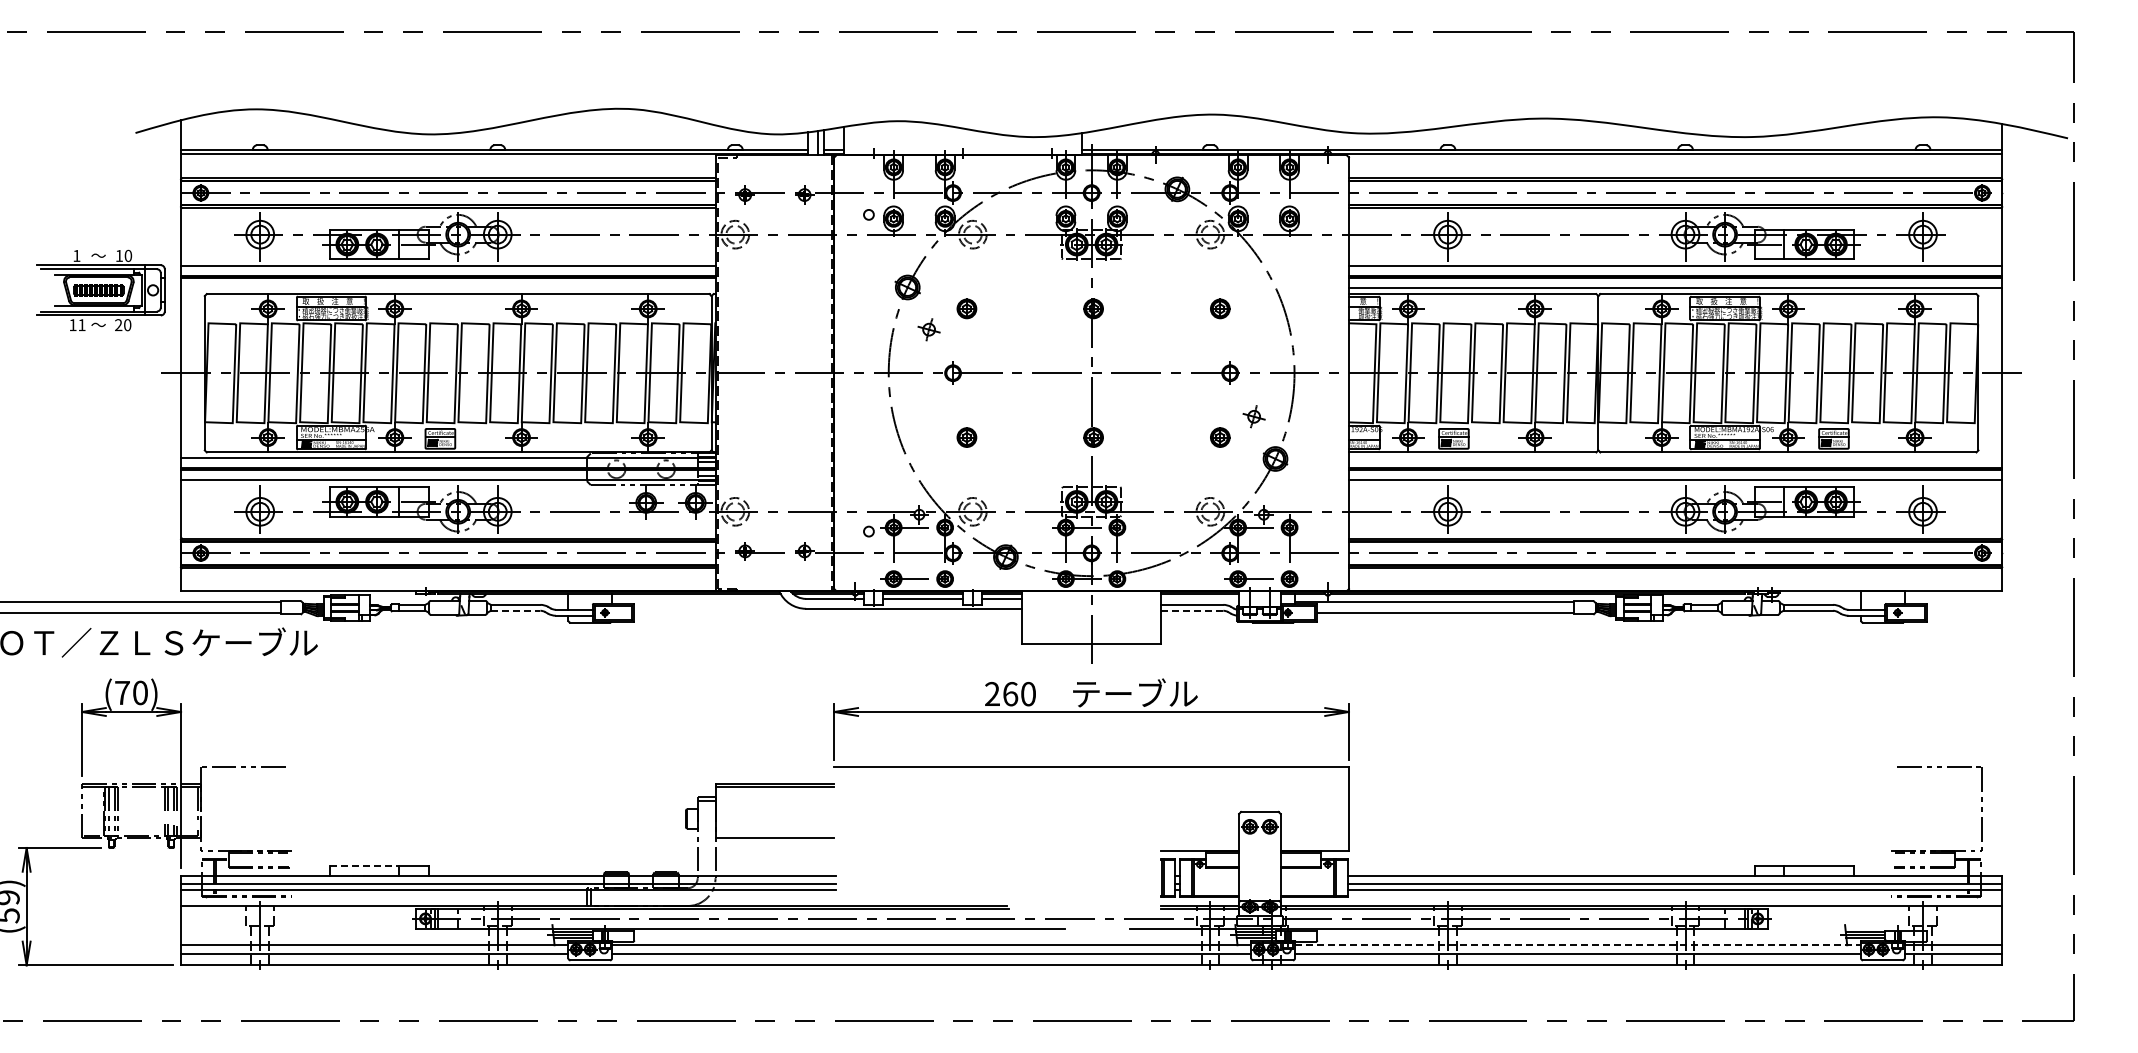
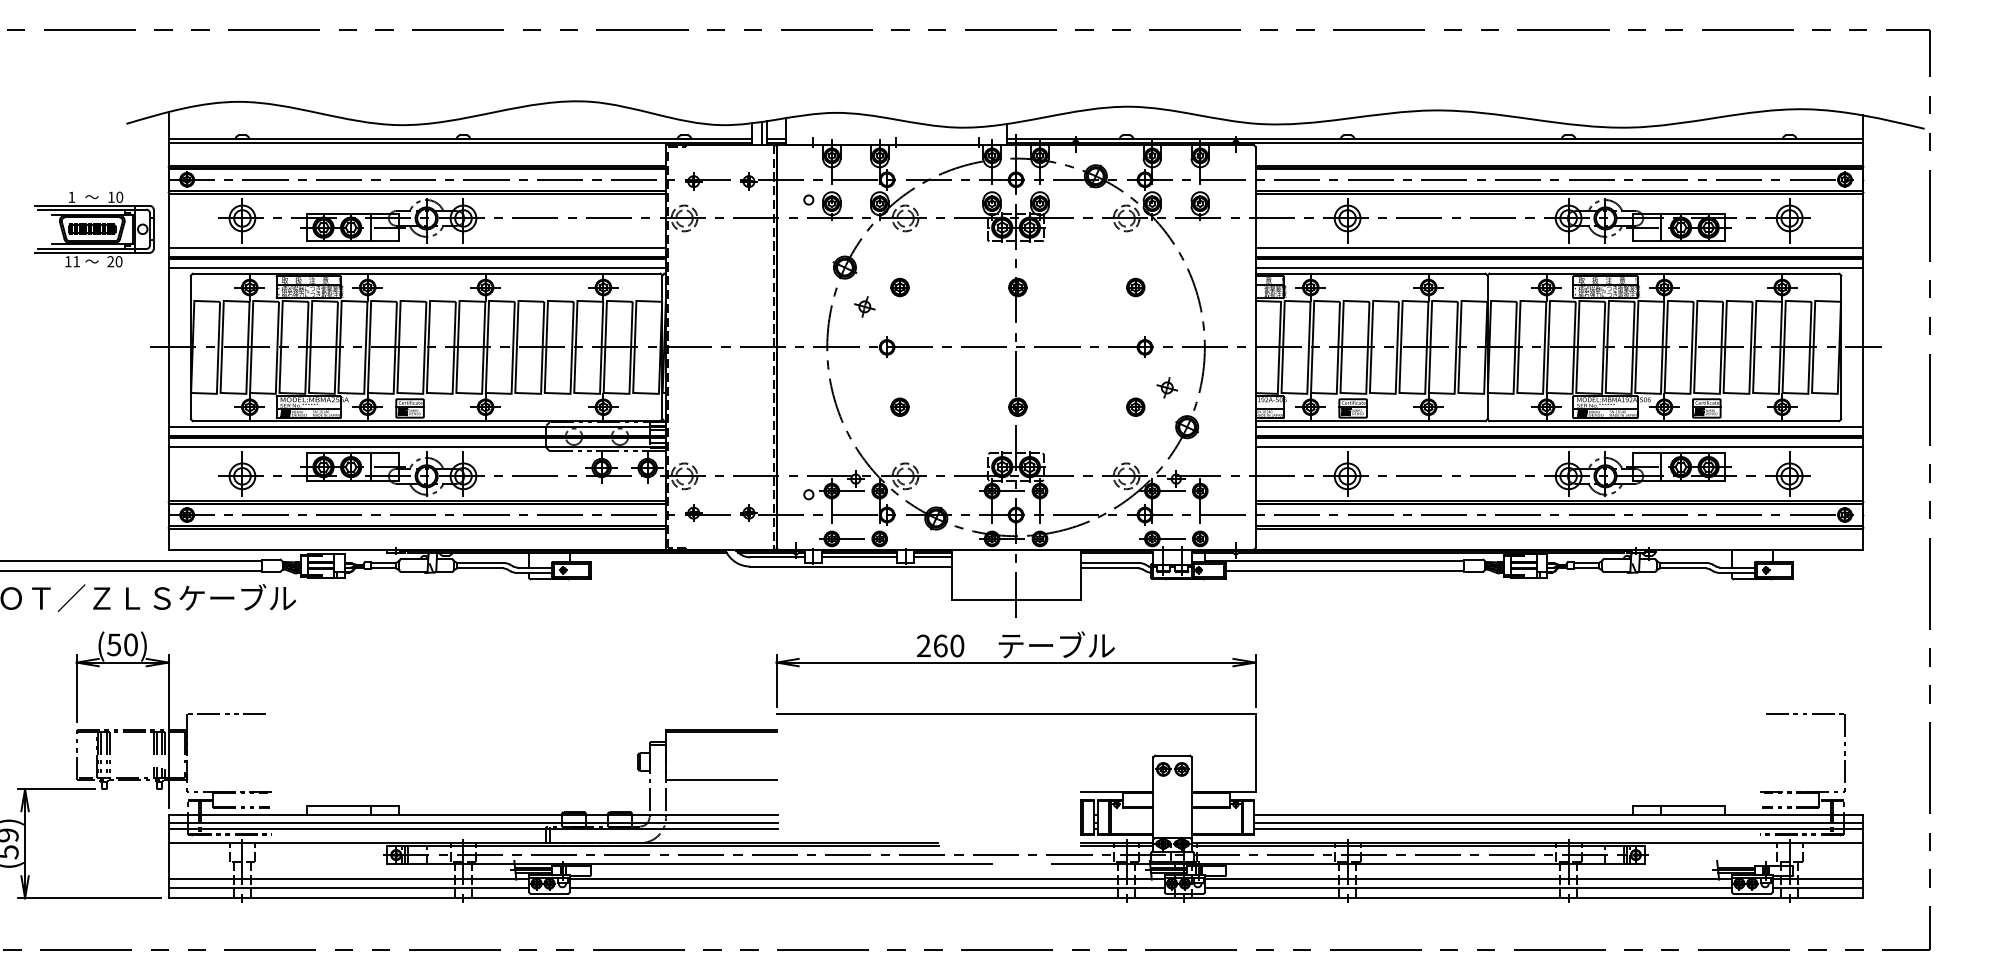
line: (448, 288) -> (417, 268), added
part: (100, 290) -> (93, 229), moved
line: (1675, 458) -> (1559, 426), added
line: (515, 610) -> (479, 568), dashed -> solid
line: (1192, 610) -> (1109, 568), dashed -> solid
text: (121, 693) -> (113, 645), (70) -> (50)
line: (364, 866) -> (339, 806), dashed -> solid
line: (1578, 945) -> (1469, 879), dashed -> solid

